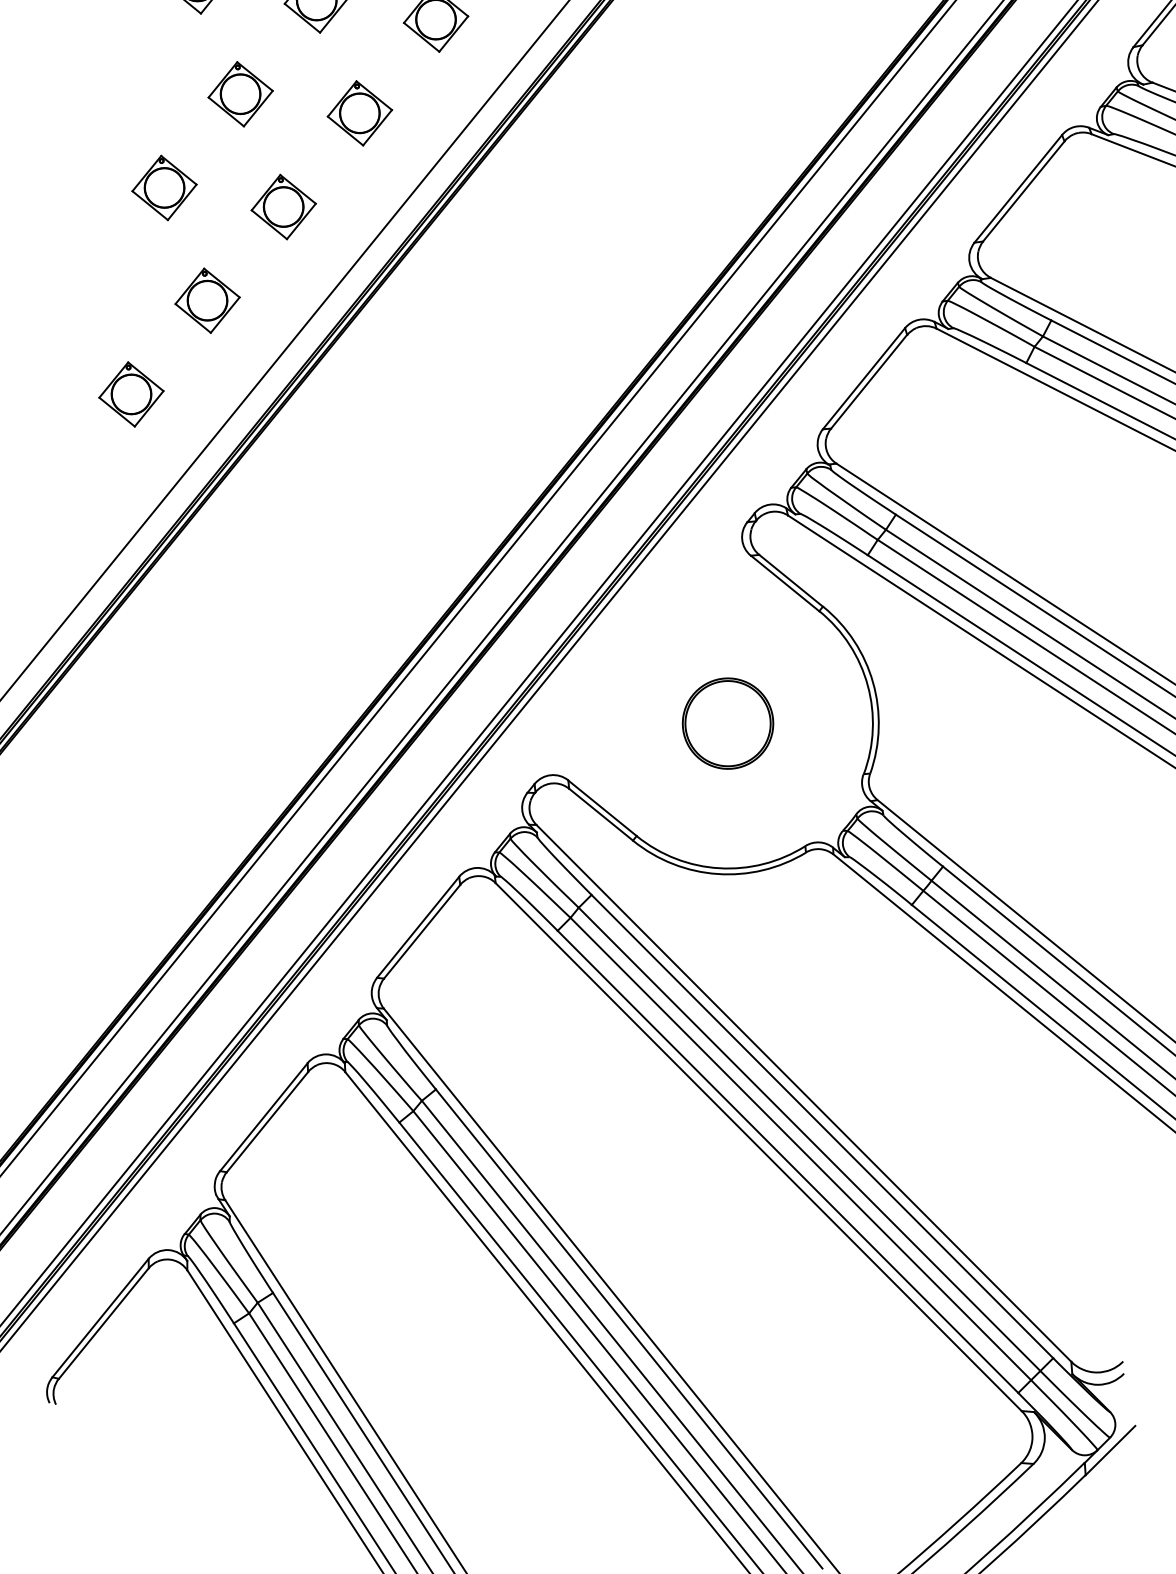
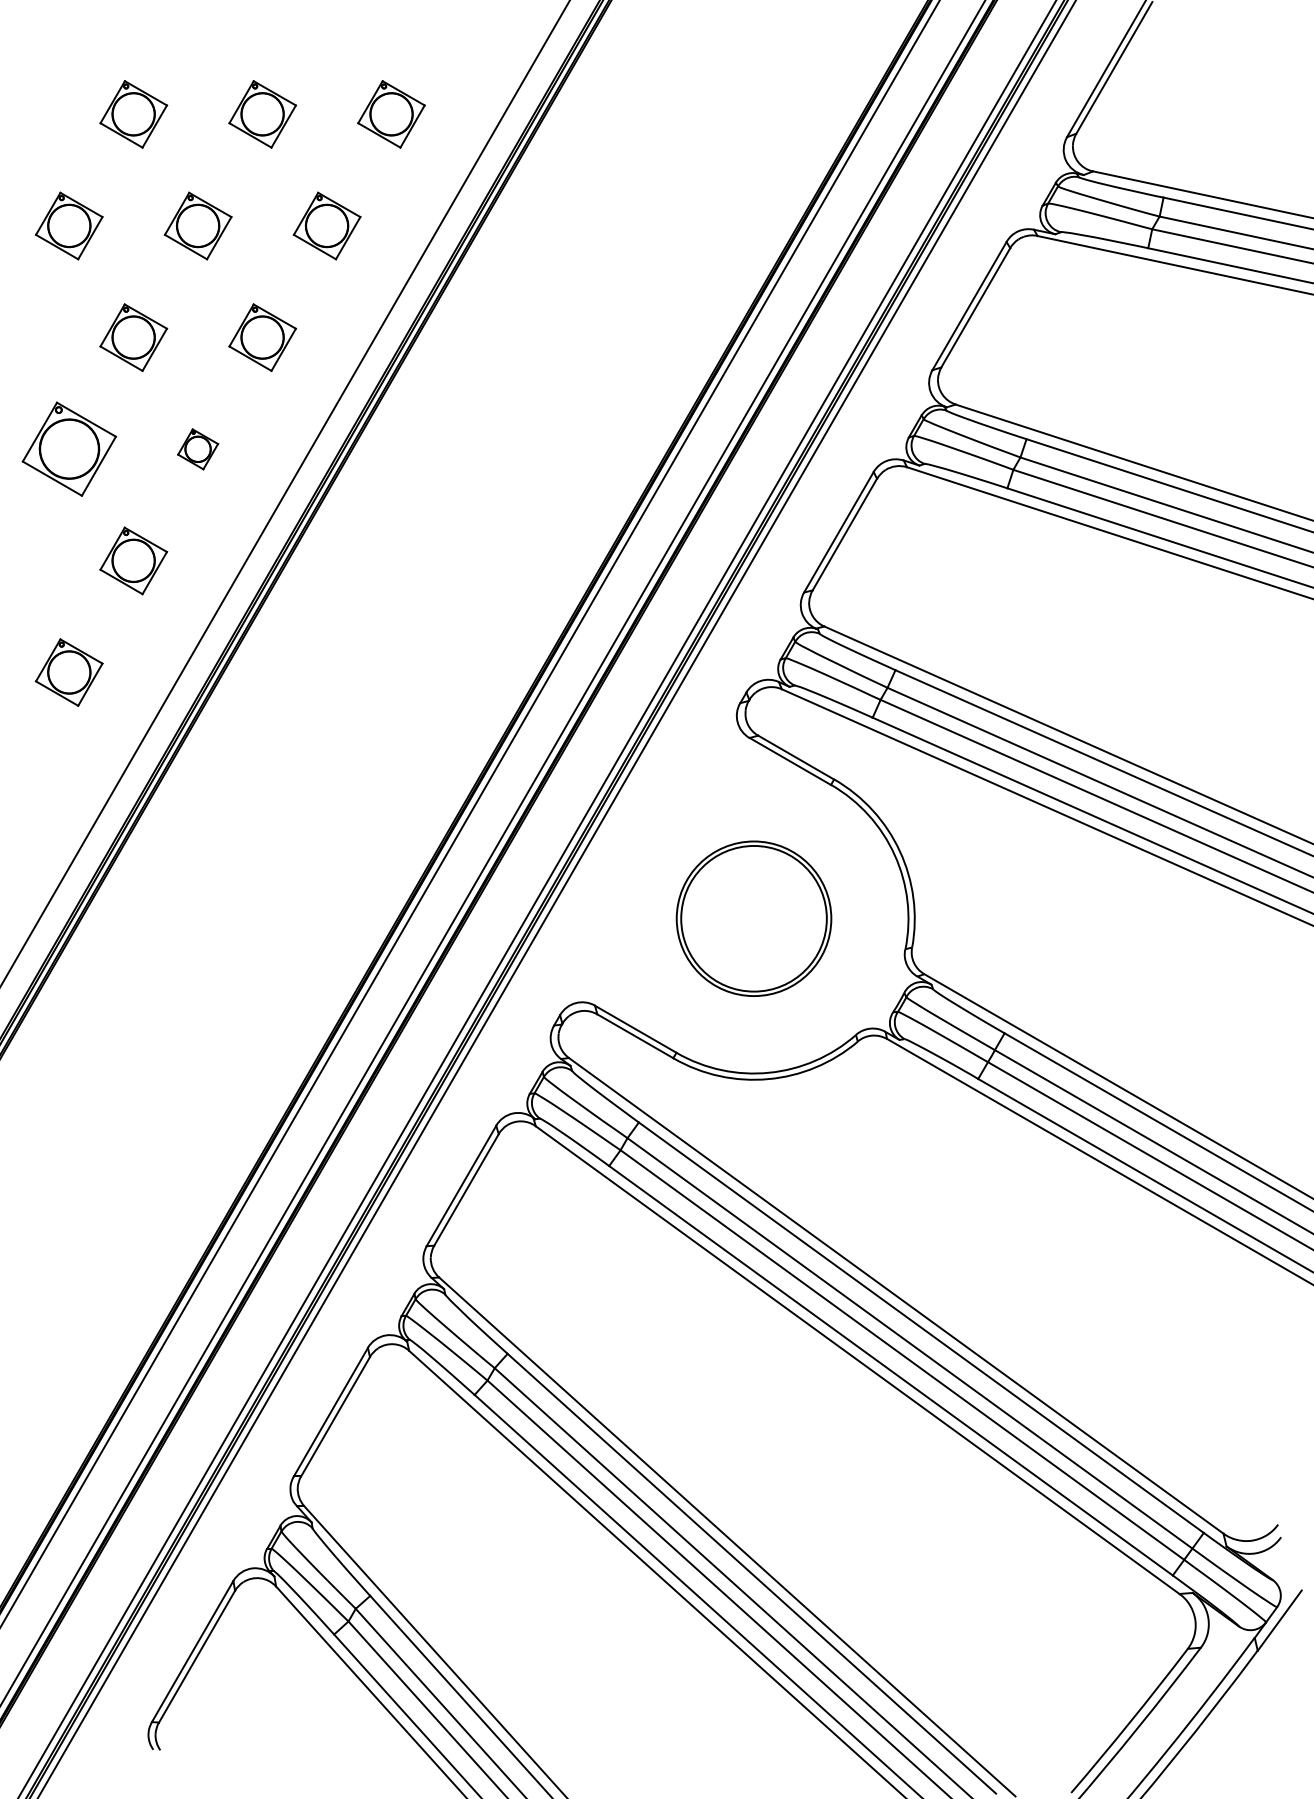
part: (163, 188) -> (68, 449), size x1.4
part: (283, 207) -> (197, 449), size x0.6
part: (727, 723) -> (753, 918), size x1.6

